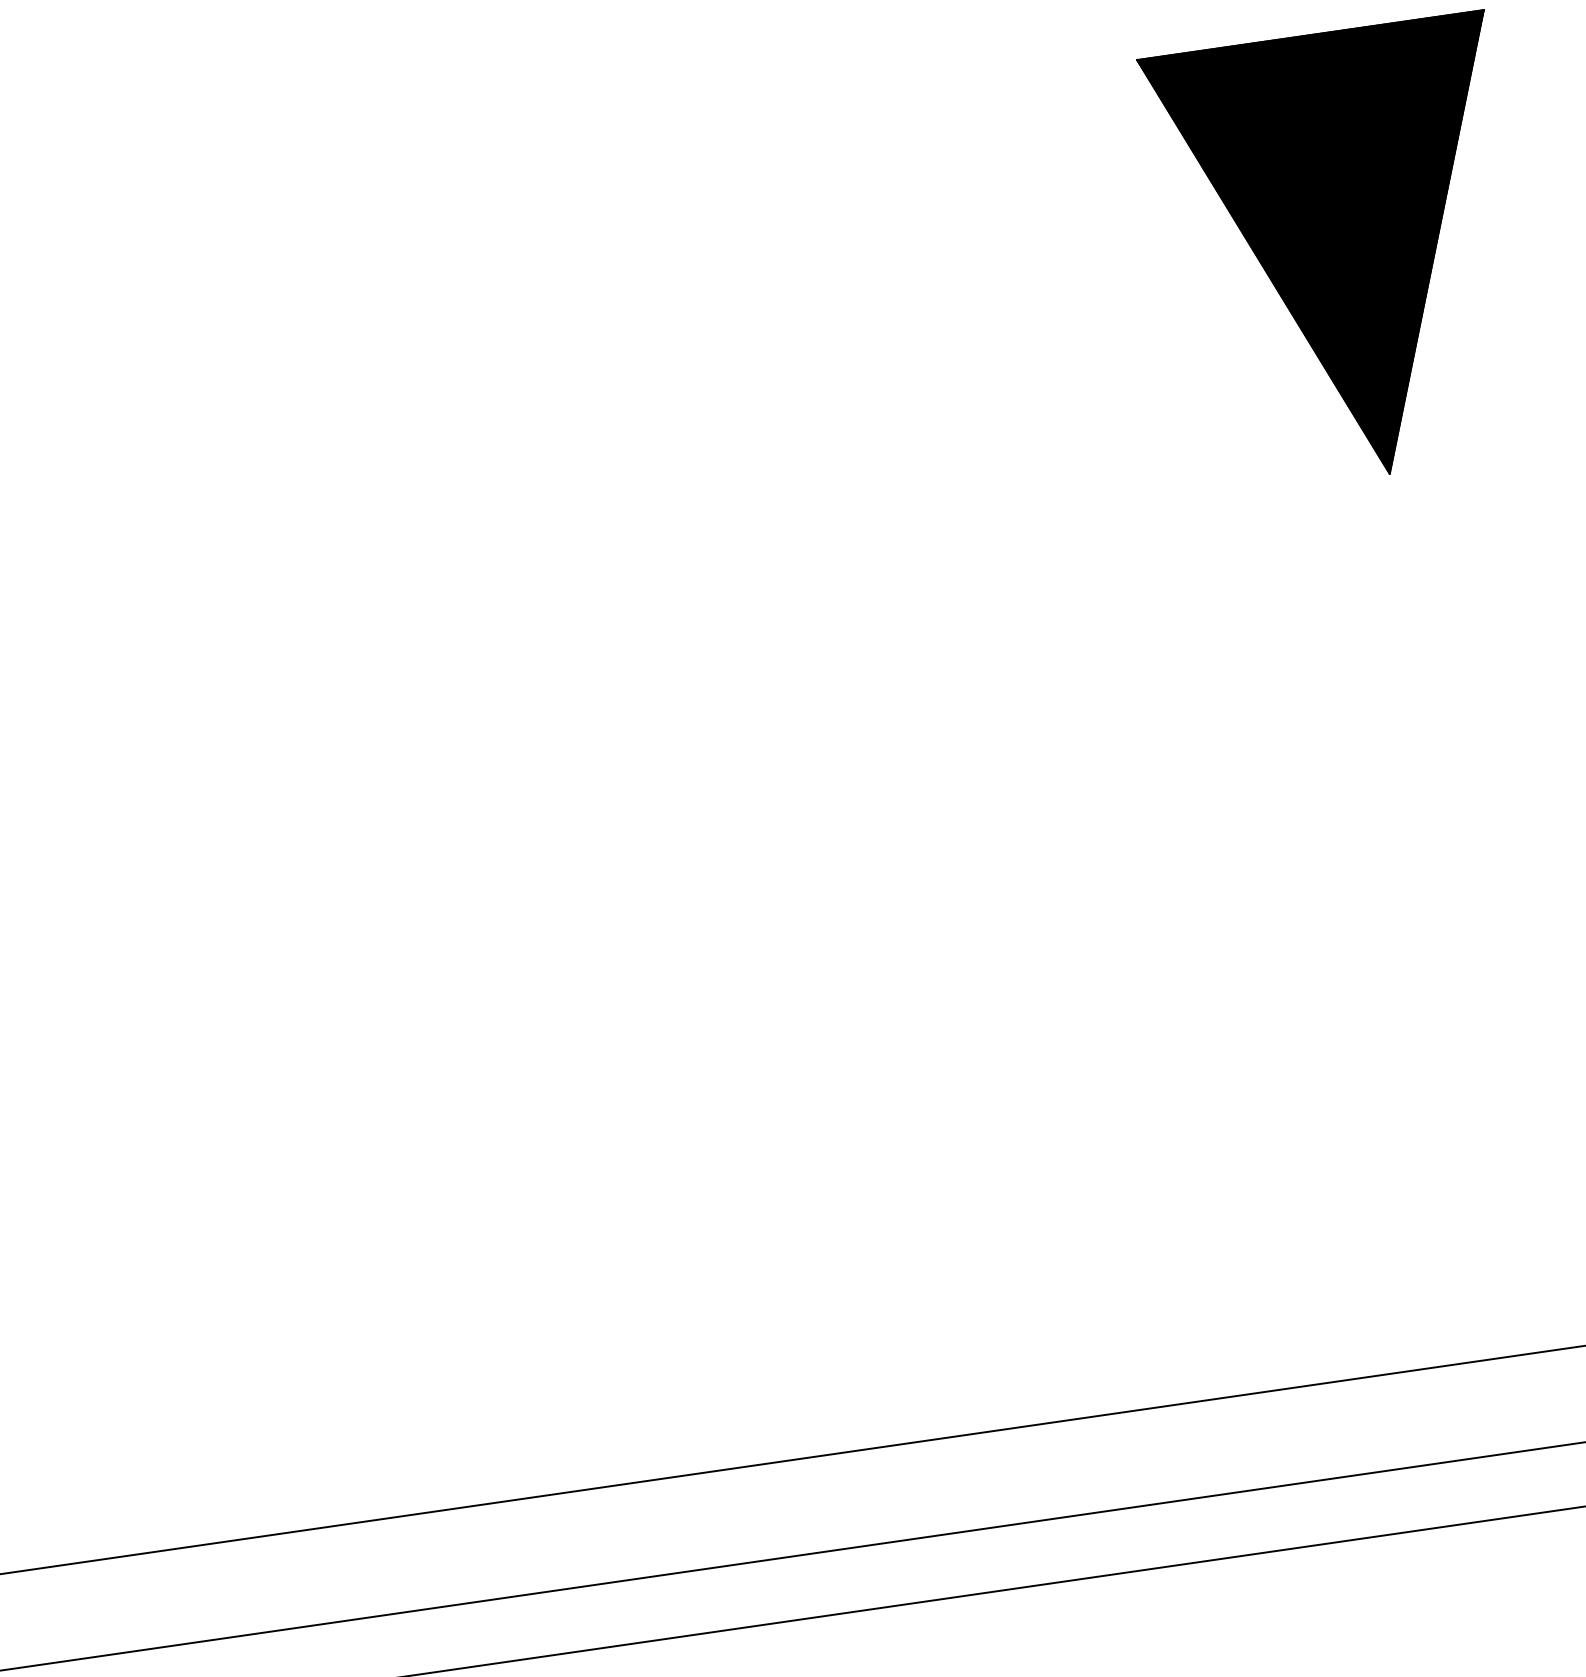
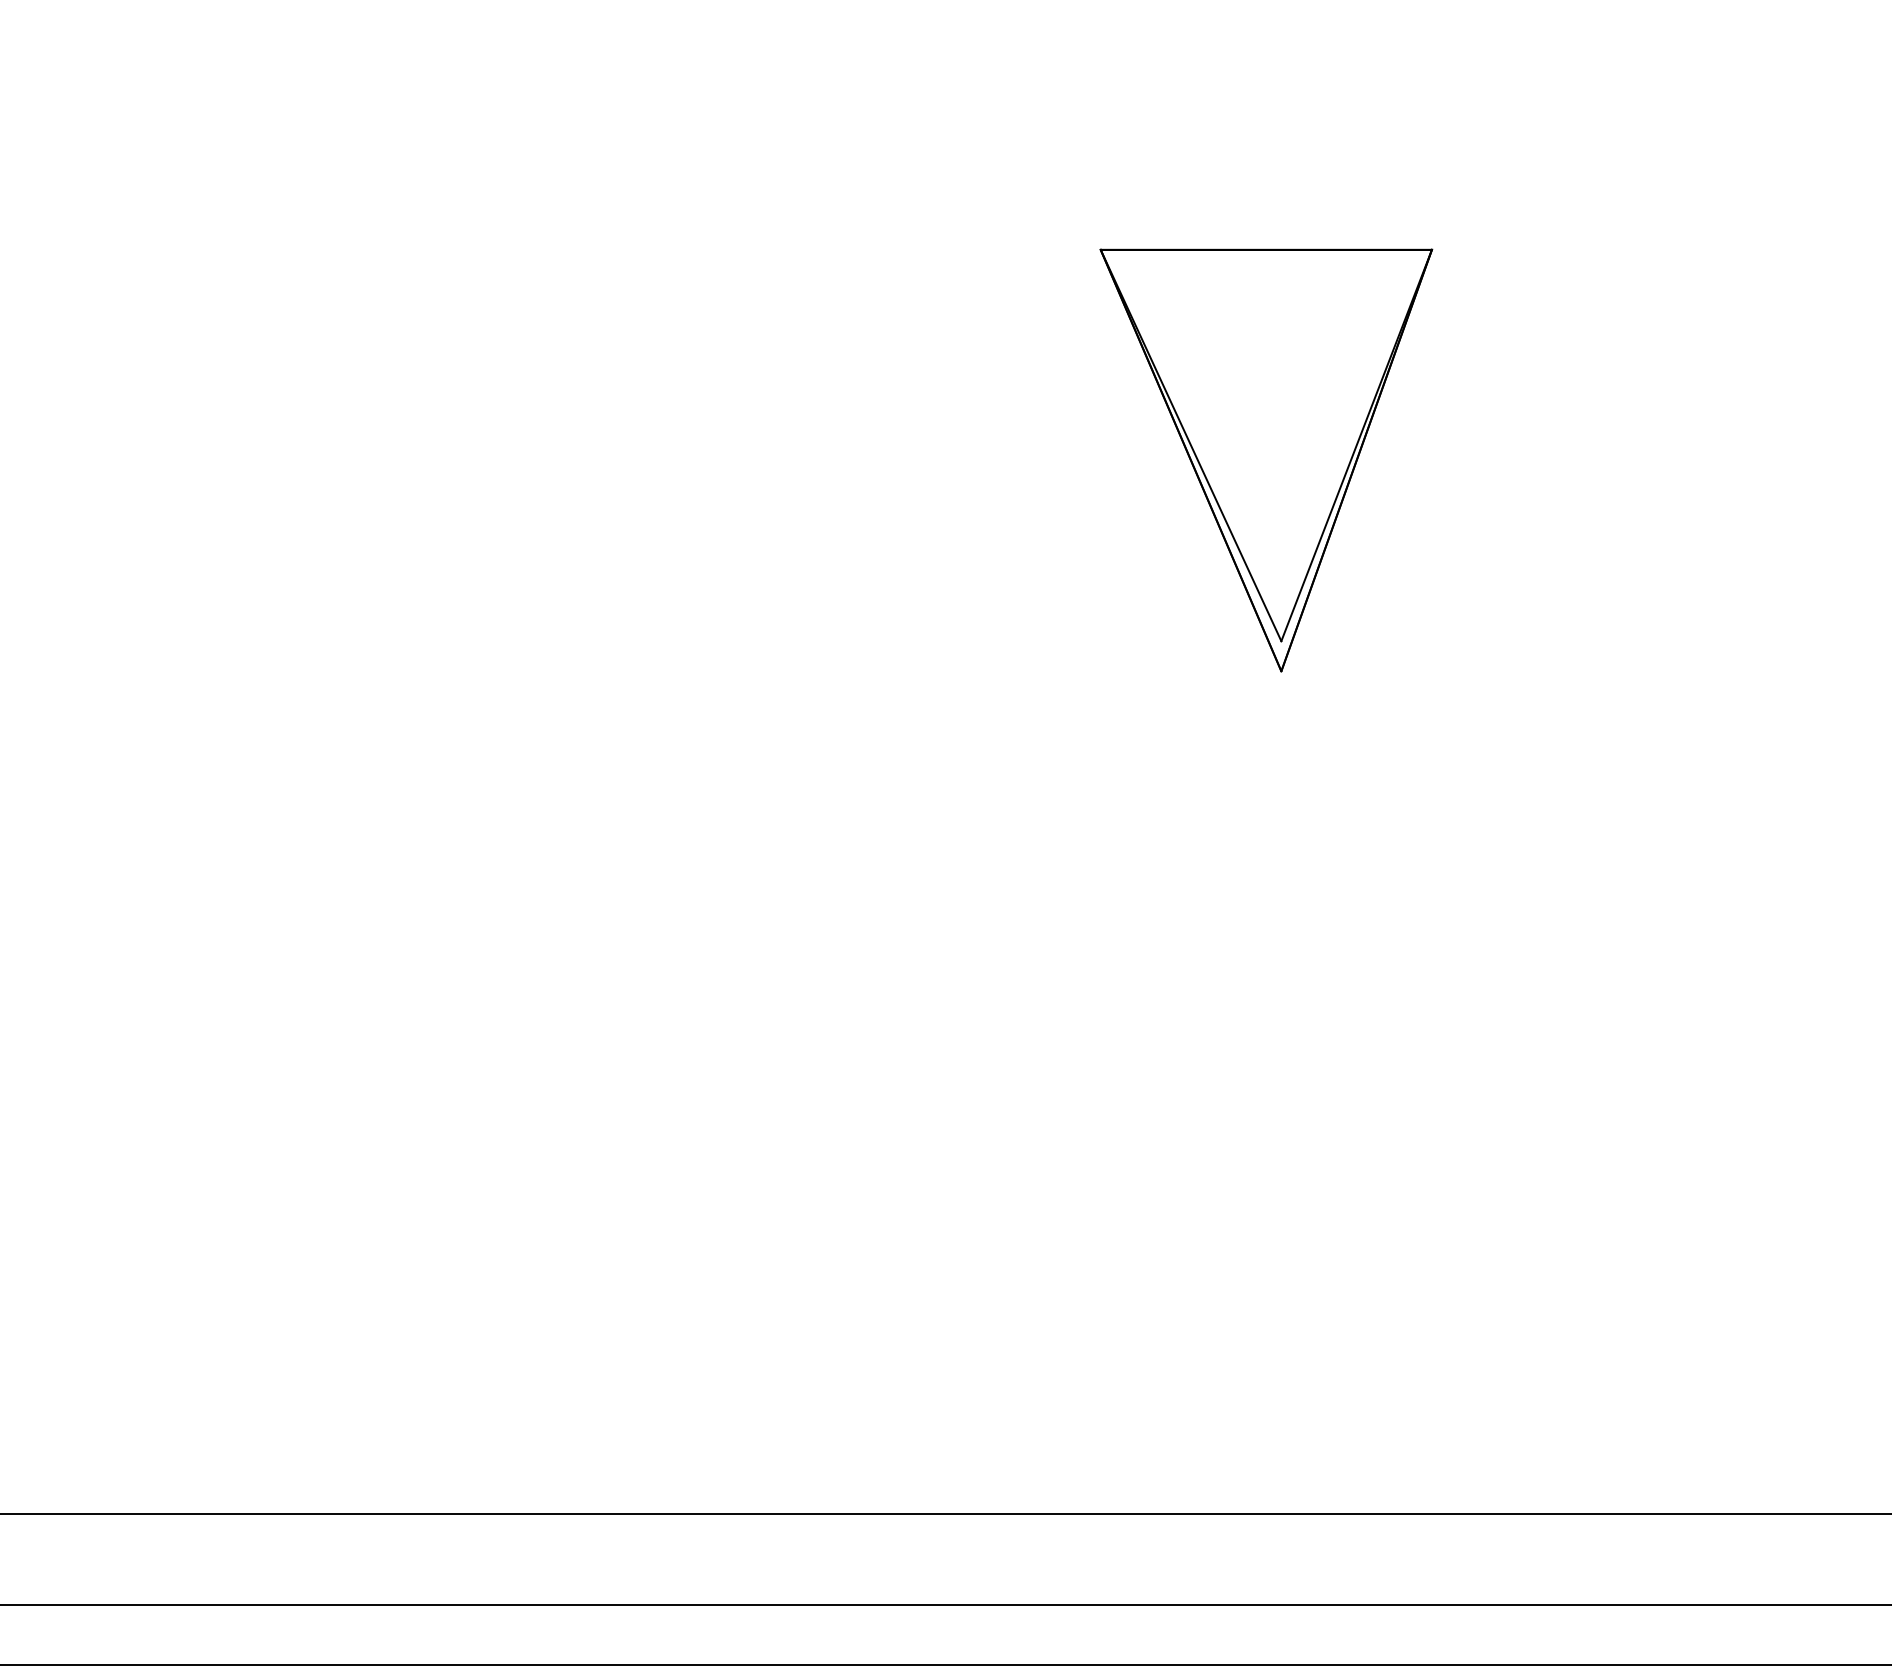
fill: (1341, 255) -> (1265, 460), removed

